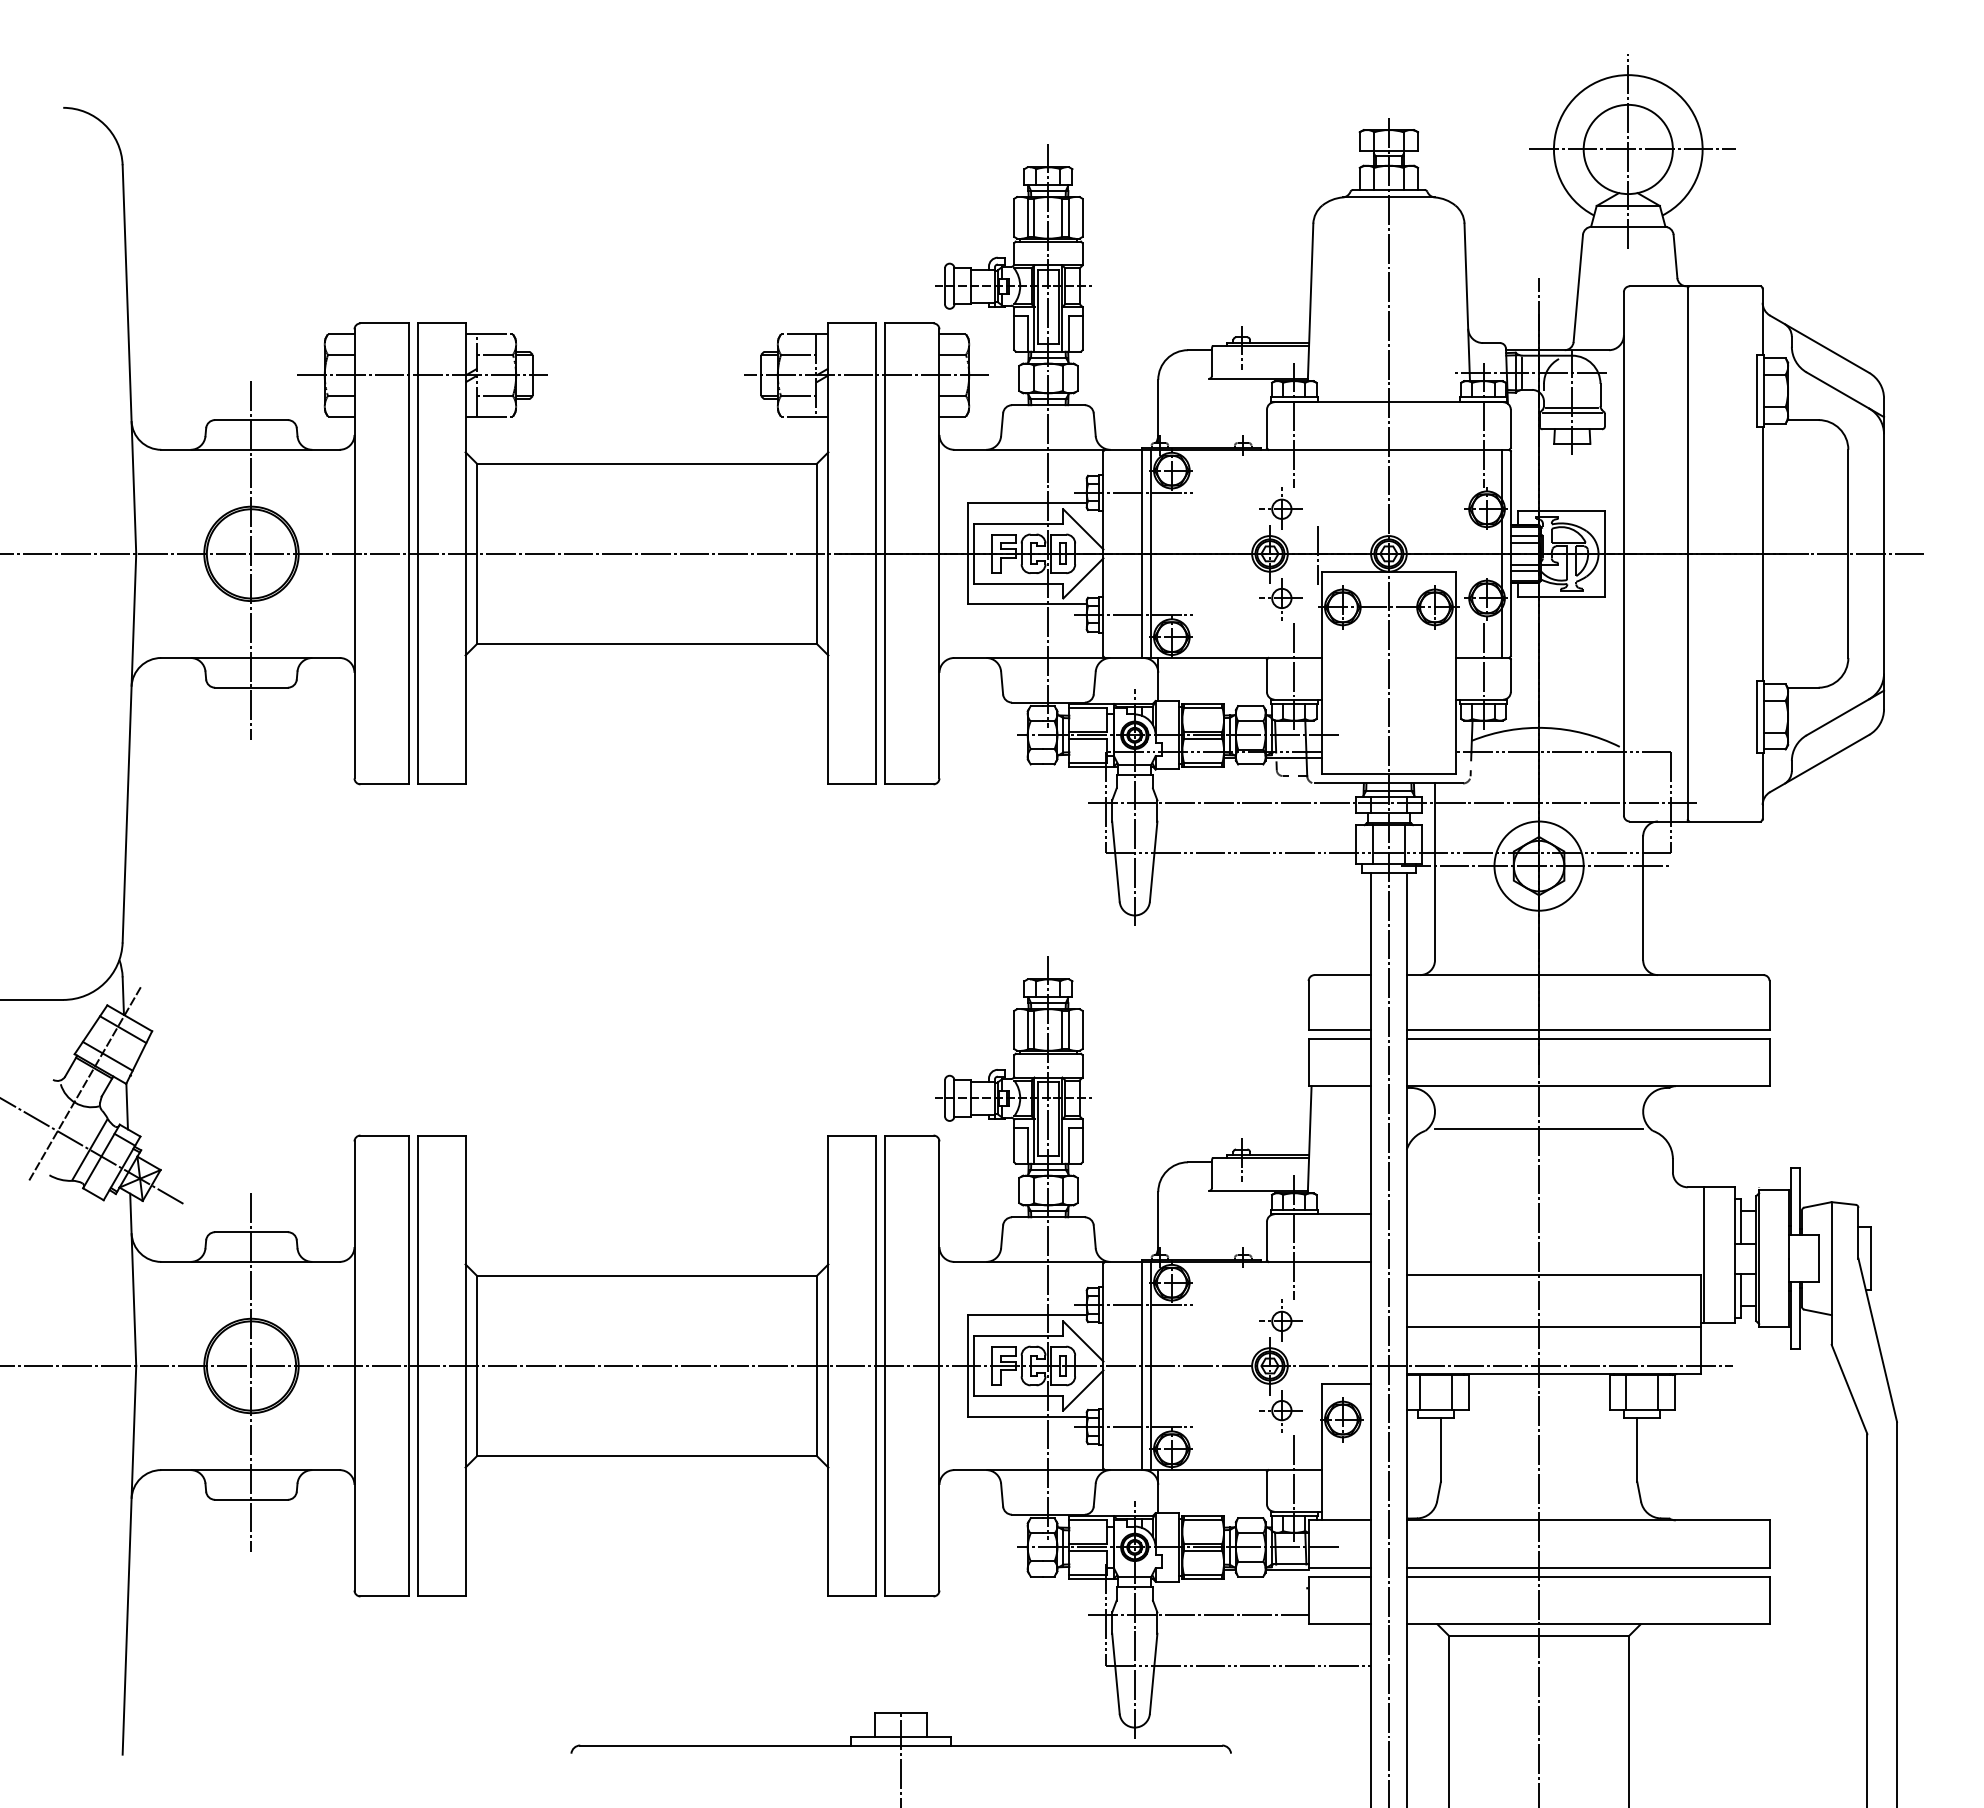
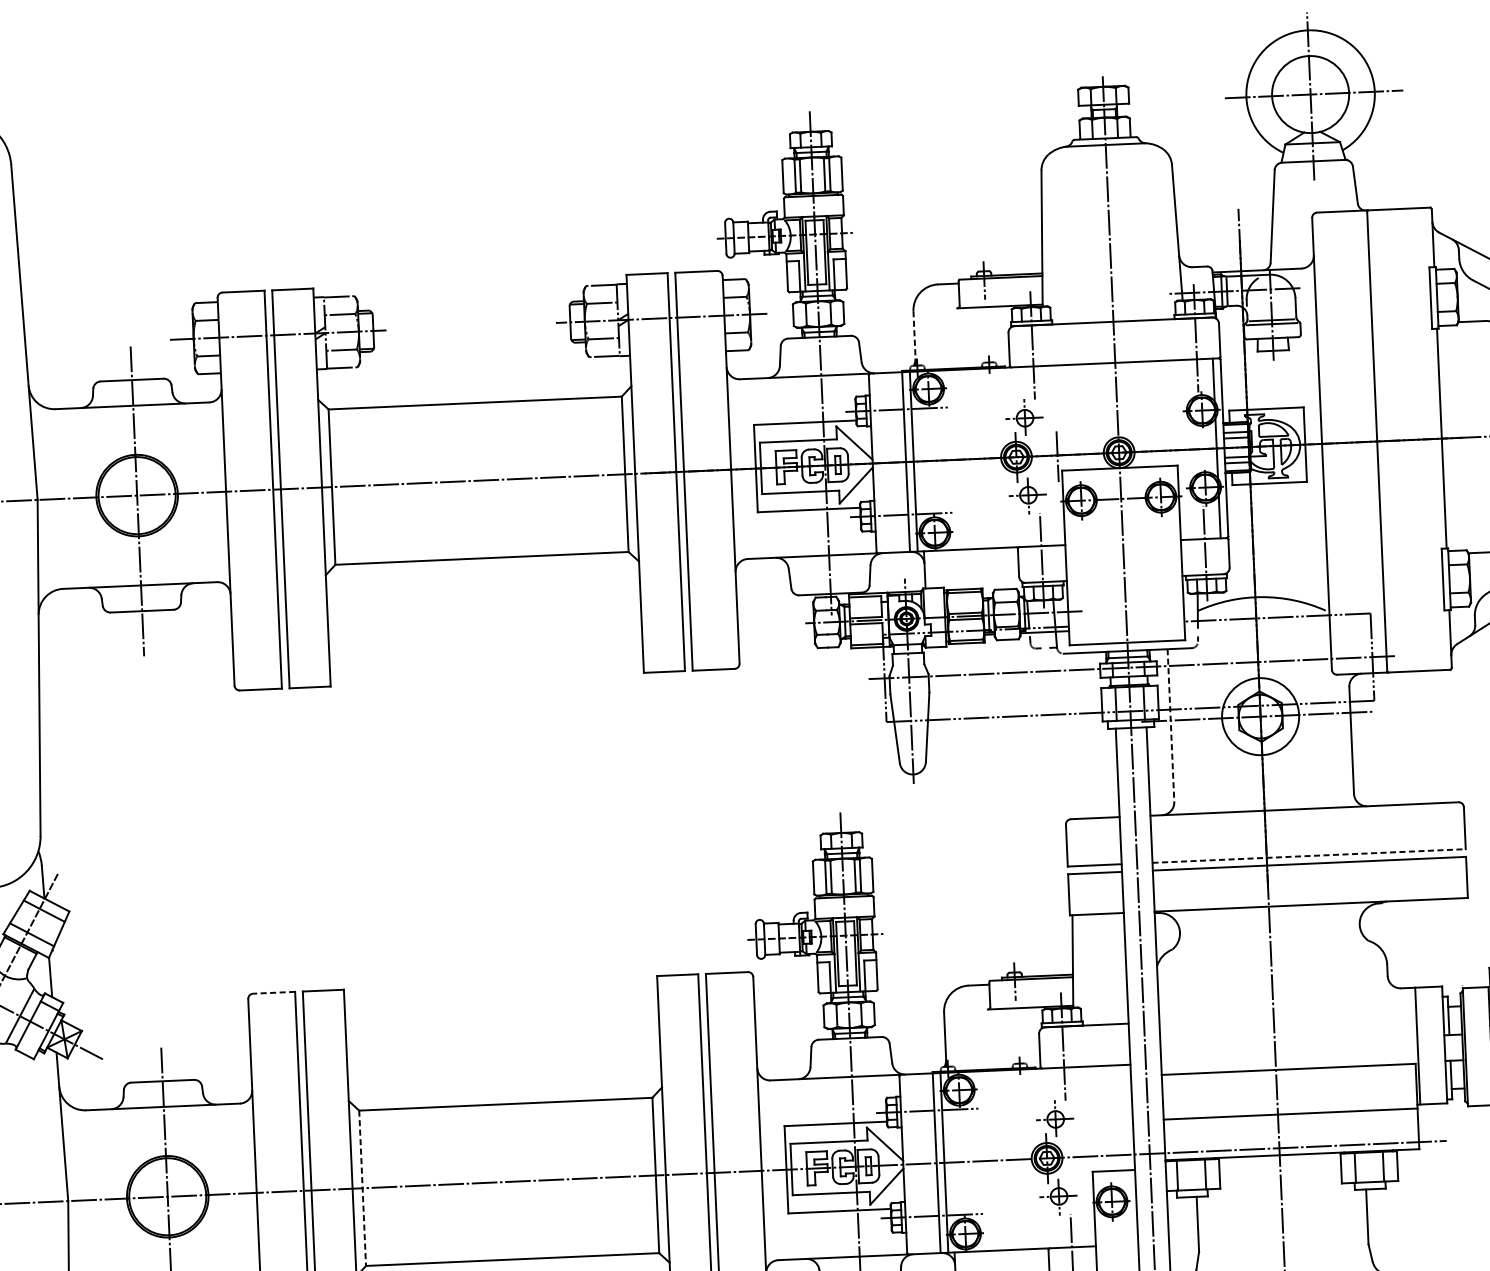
line: (1158, 411) -> (914, 338), solid -> dashed
line: (1435, 872) -> (1171, 726), solid -> dashed
line: (1588, 1029) -> (1309, 855), solid -> dashed
line: (1539, 1129) -> (1270, 944), removed
line: (384, 1135) -> (273, 992), solid -> dashed
line: (477, 1366) -> (362, 1188), solid -> dashed

